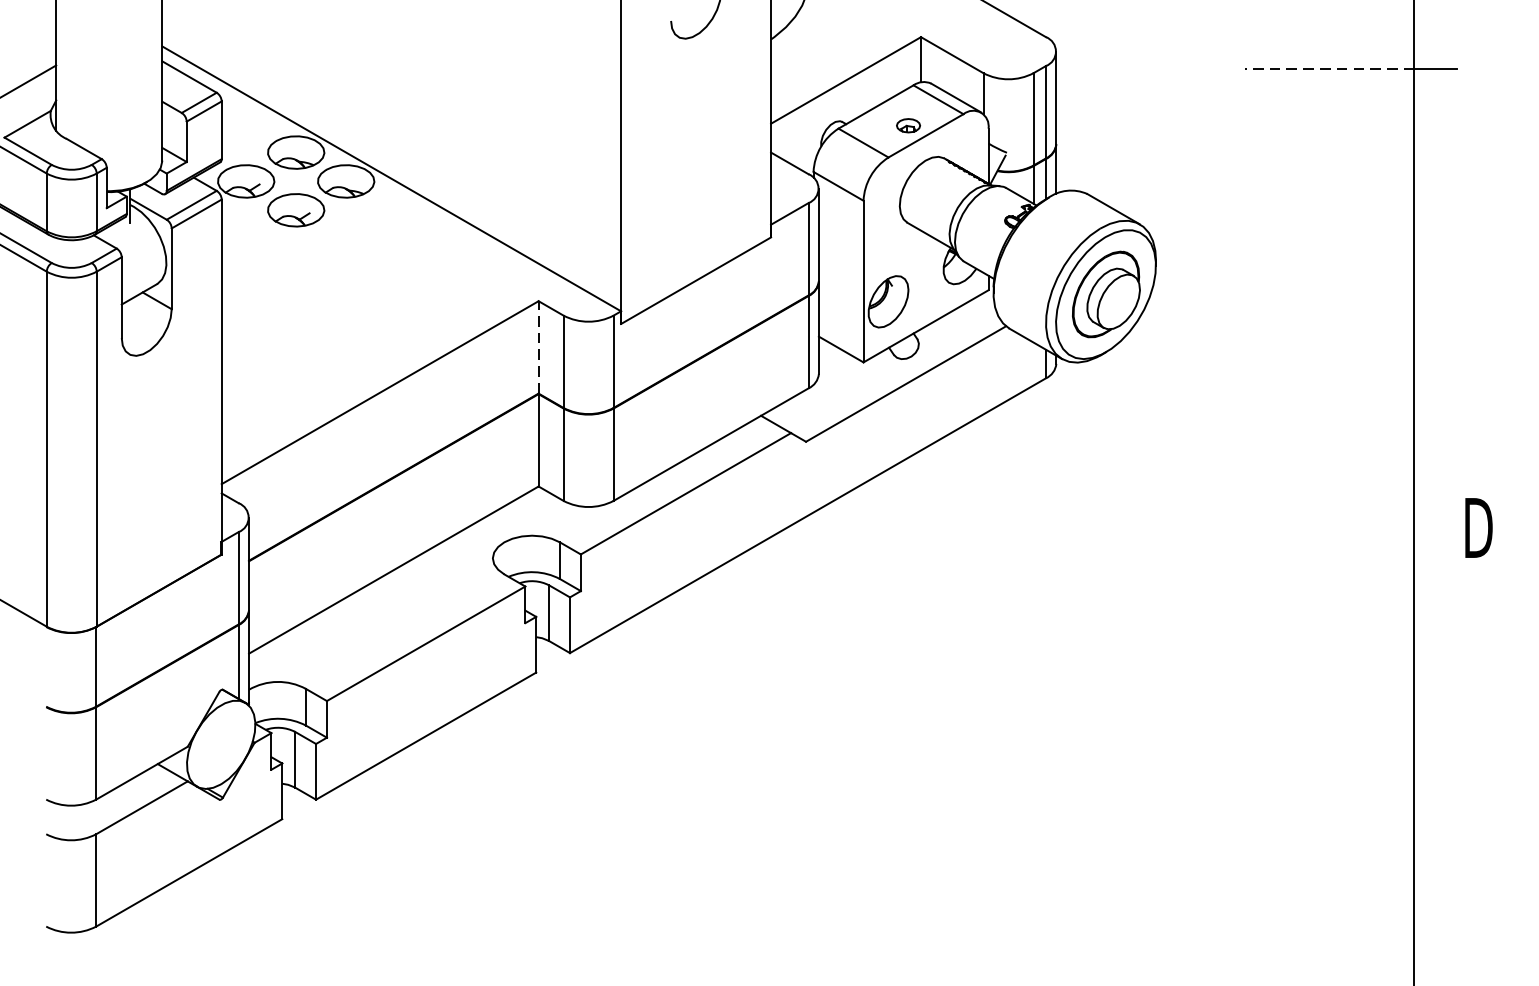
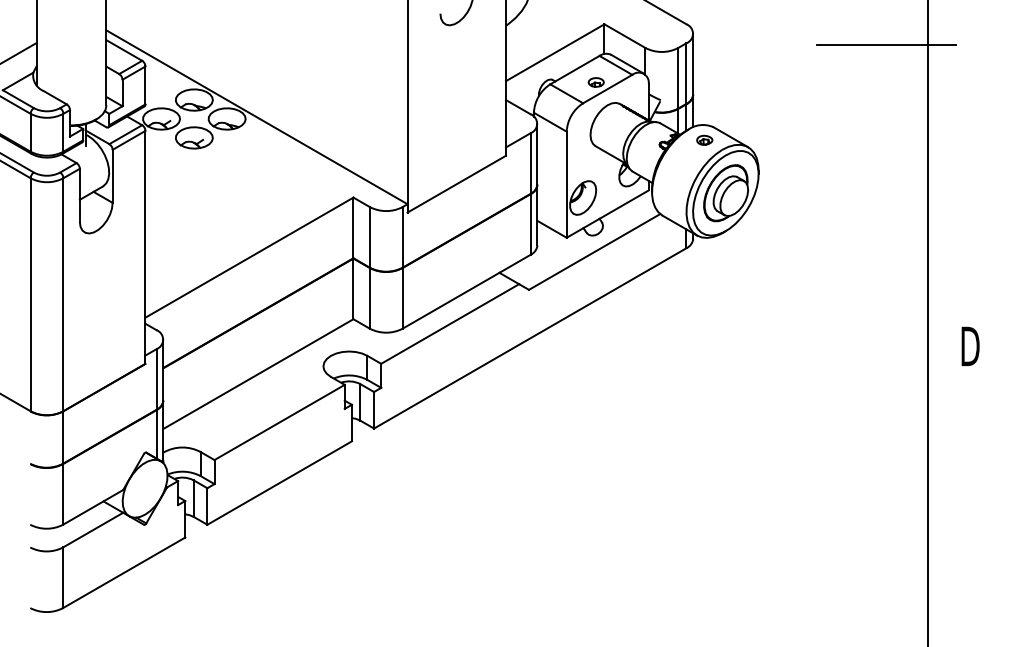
line: (1329, 69) -> (872, 45), dashed -> solid
part: (1073, 212) -> (704, 139), added
line: (538, 346) -> (353, 227), dashed -> solid

